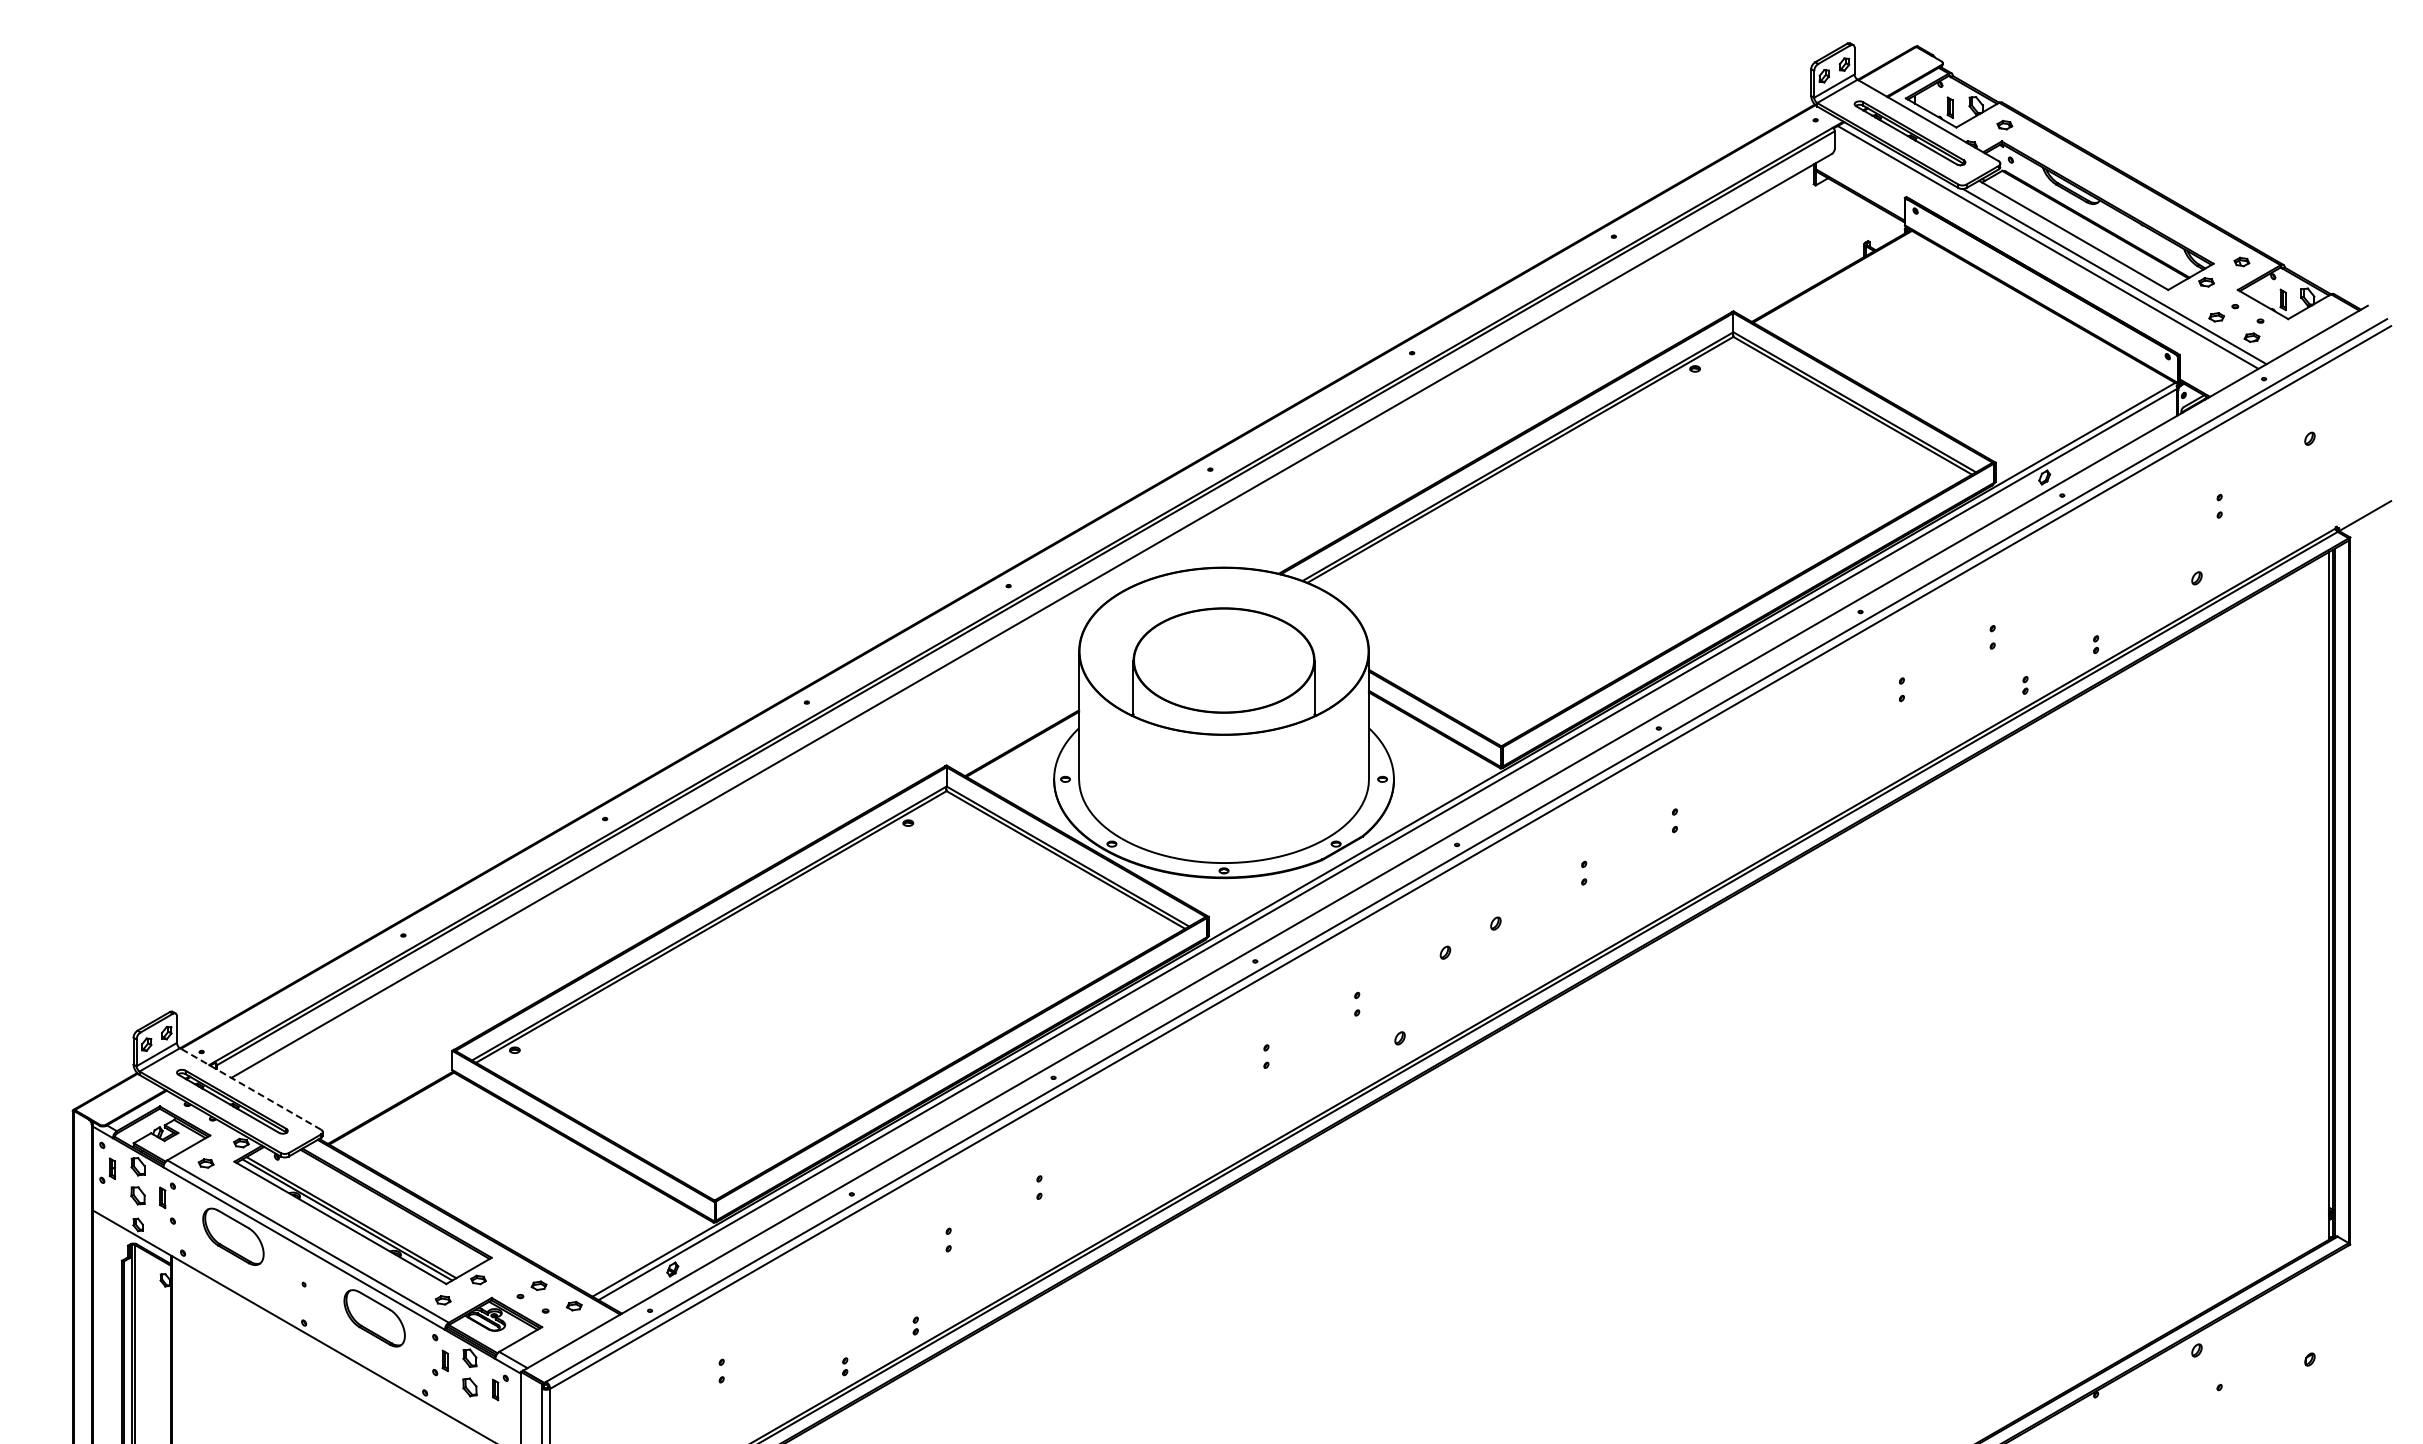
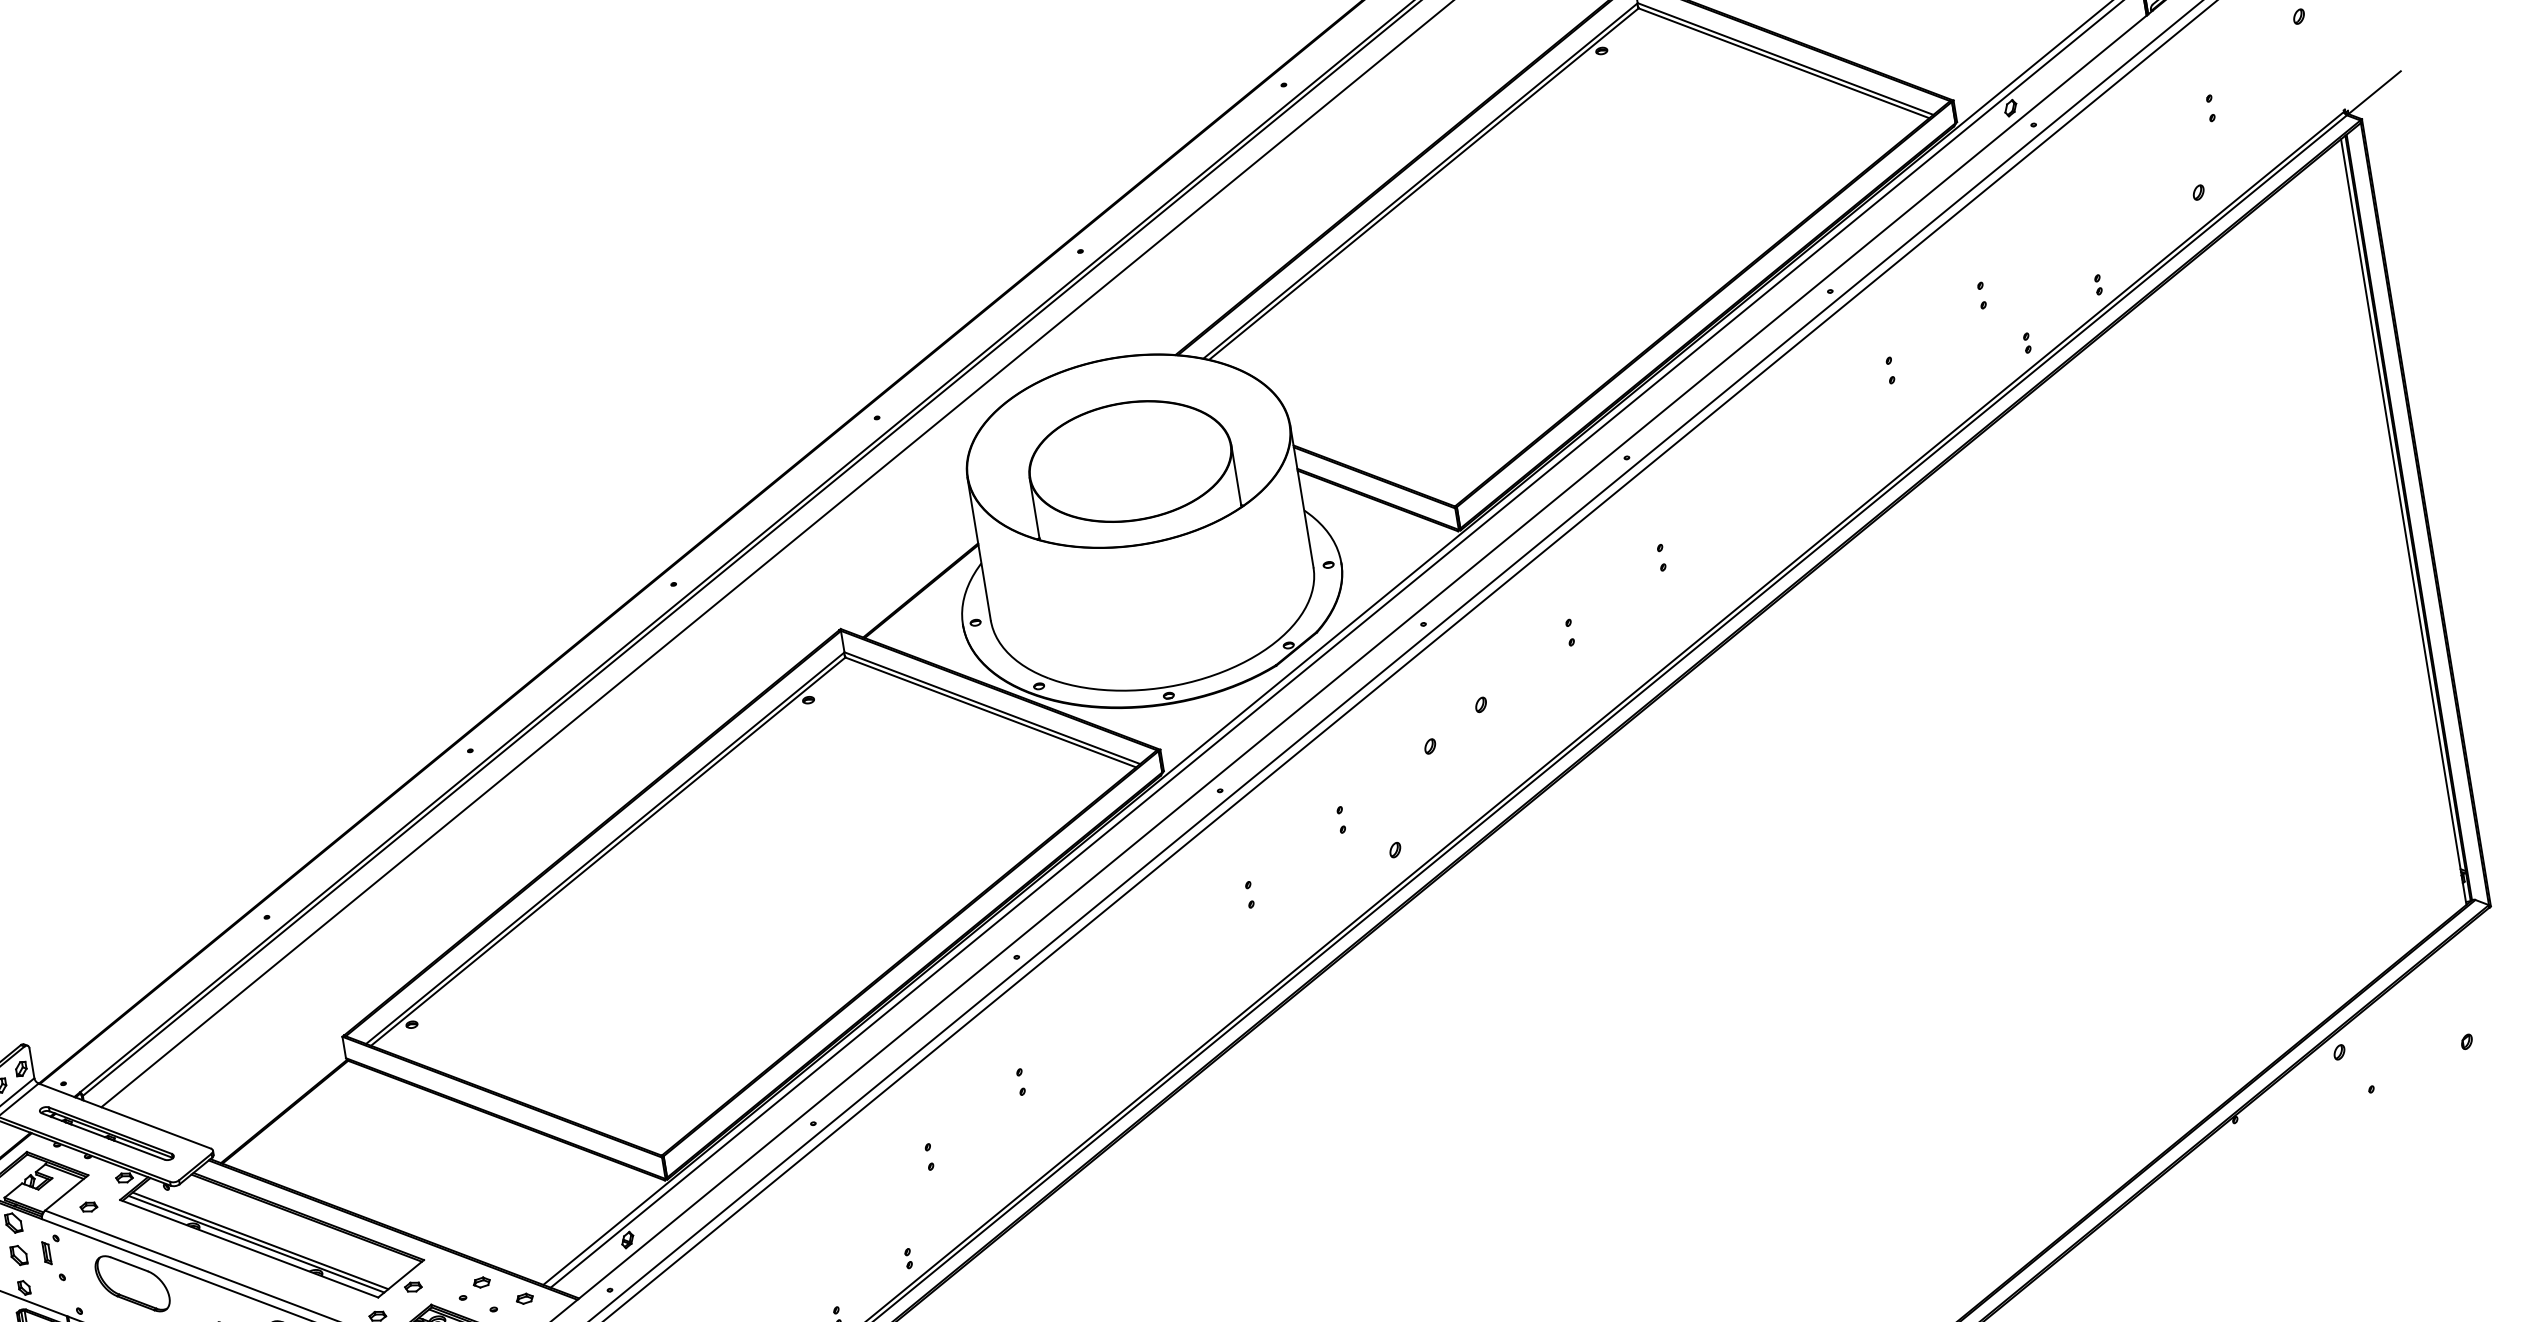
line: (250, 1088) -> (124, 1115), dashed -> solid

